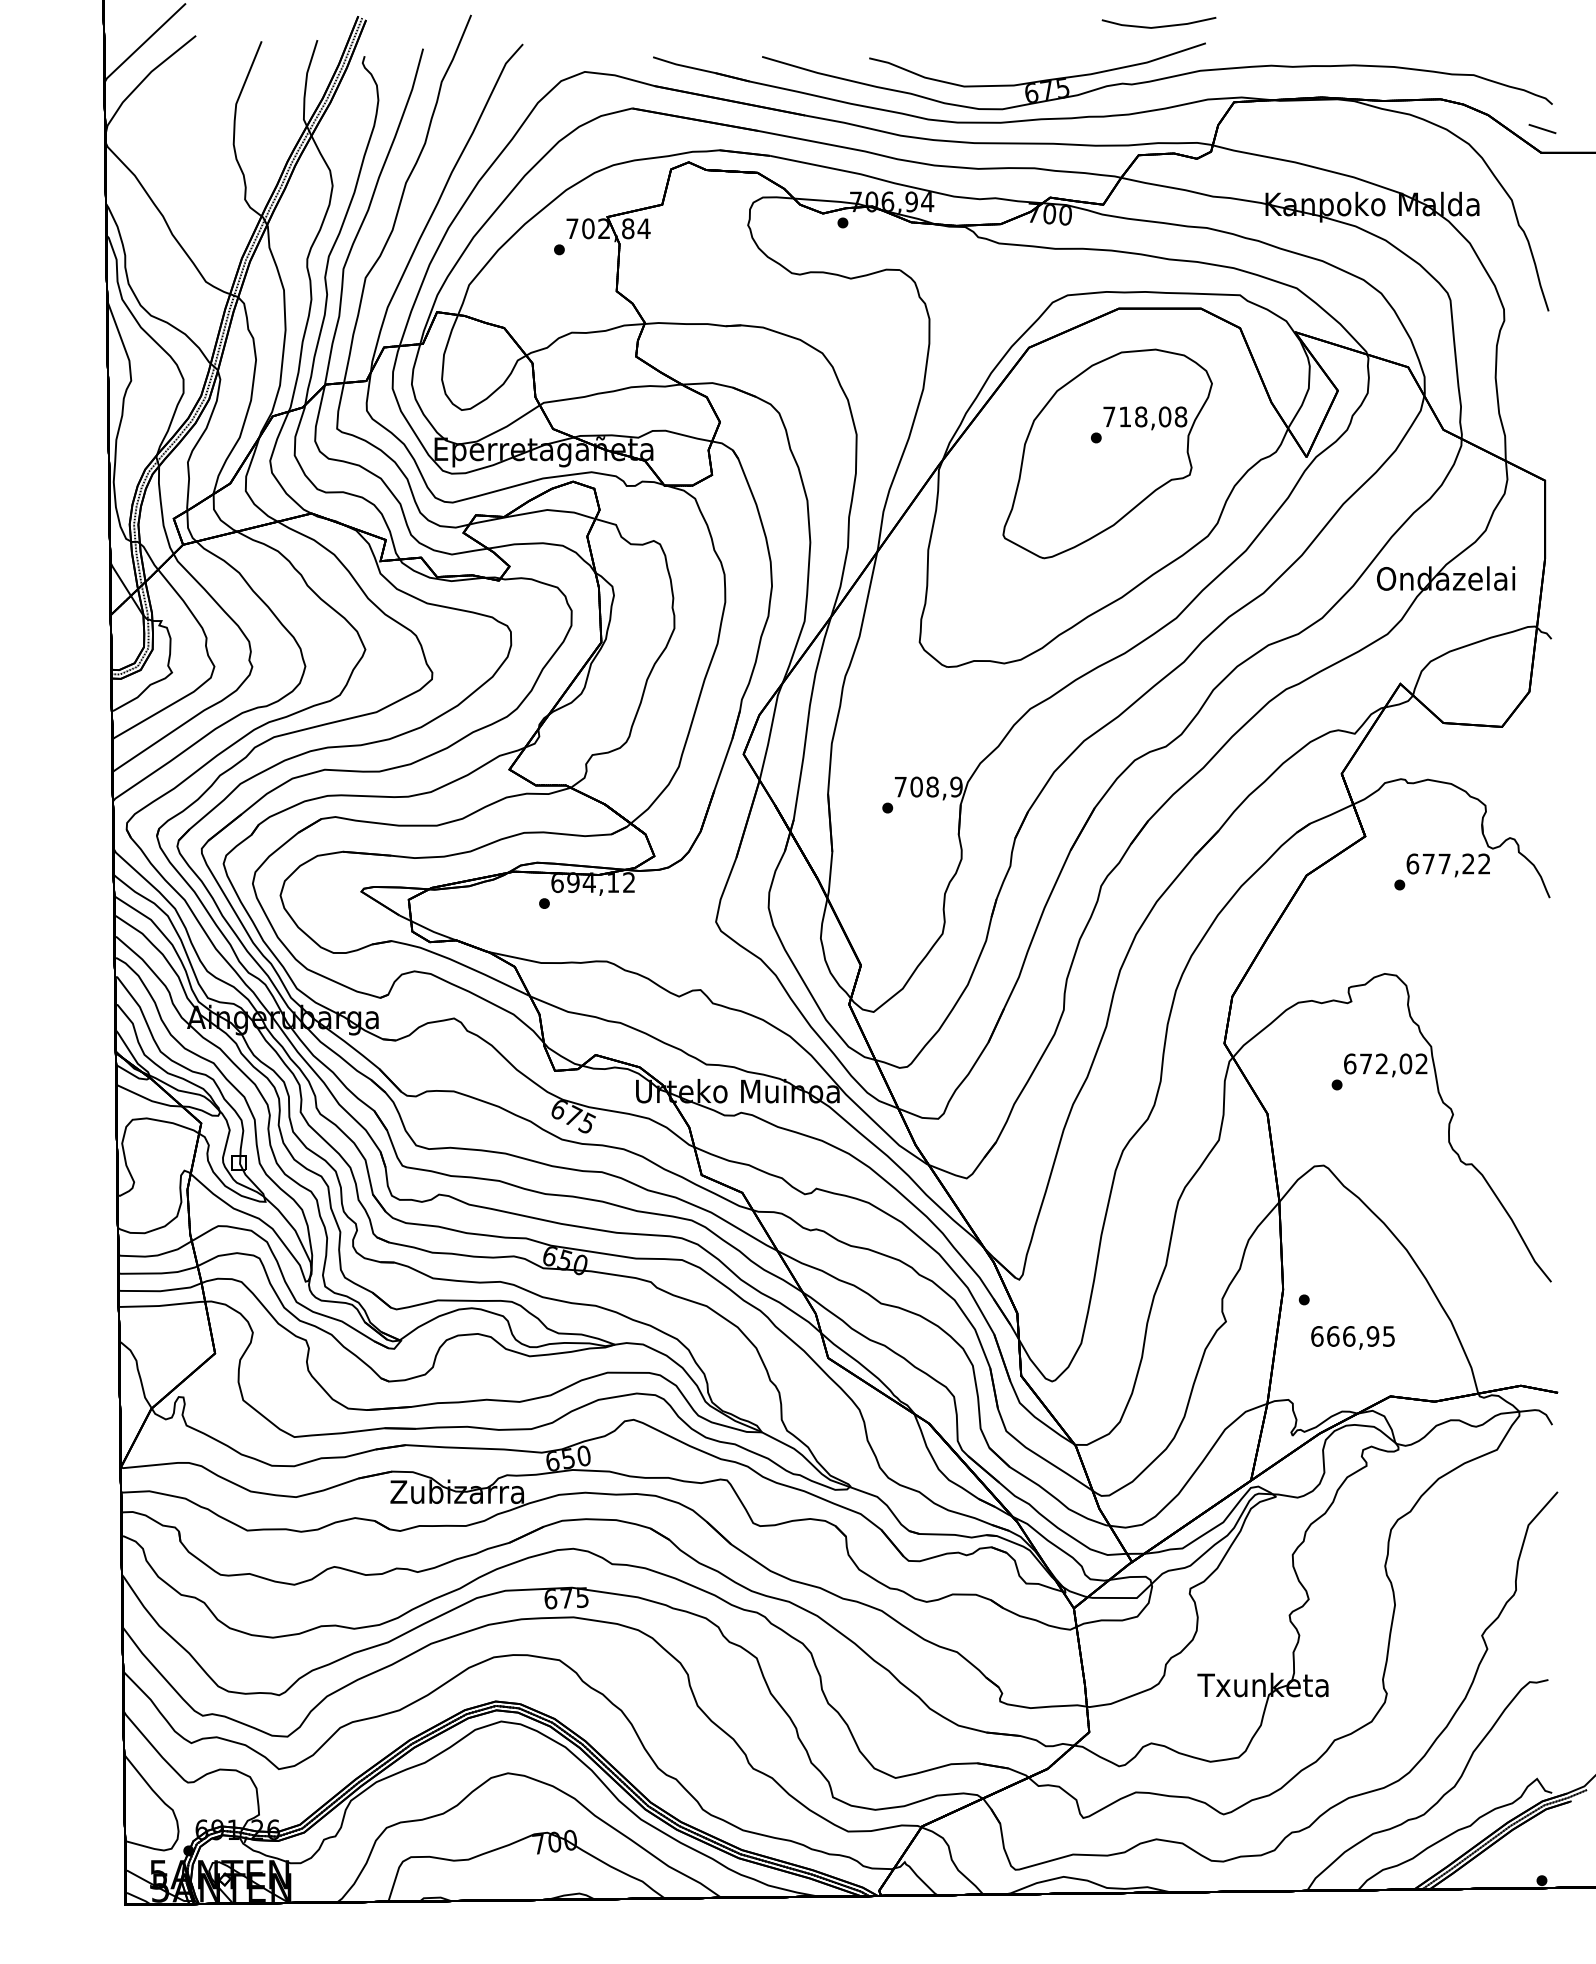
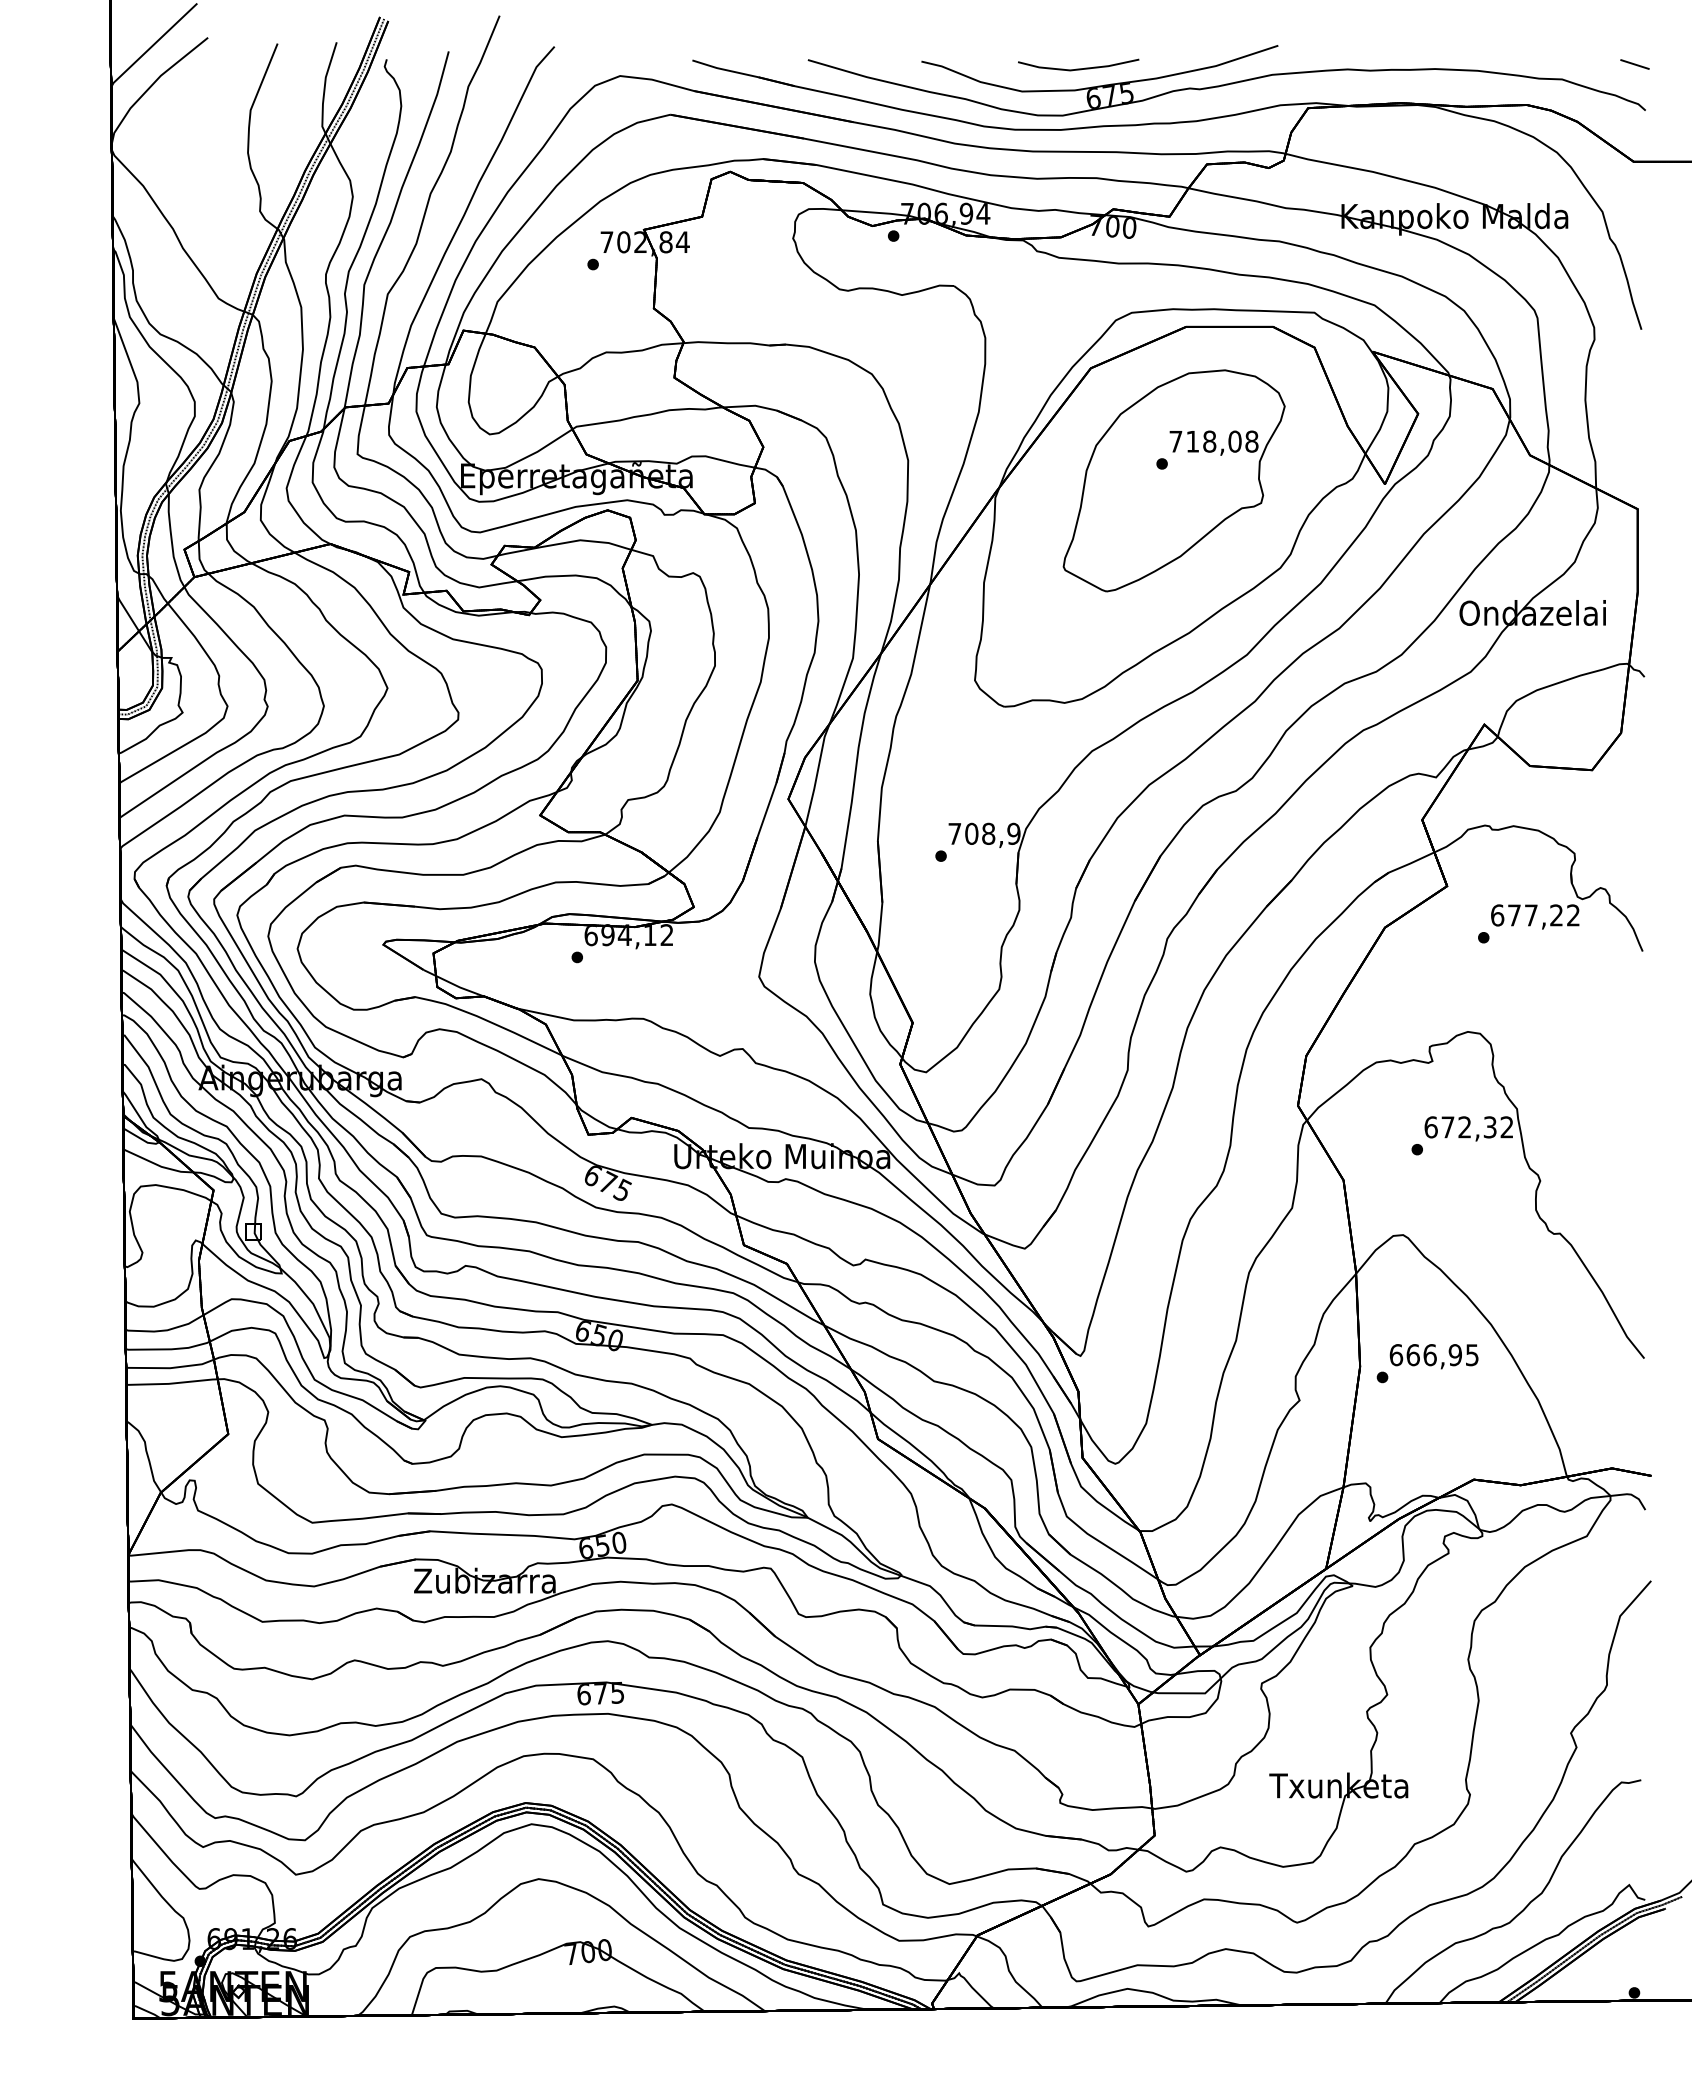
line: (1158, 26) -> (1078, 68), moved
line: (1542, 128) -> (1634, 64), moved
text: (1405, 1064) -> (1489, 1127), 672,02 -> 672,32
text: (1352, 1337) -> (1433, 1356), moved

